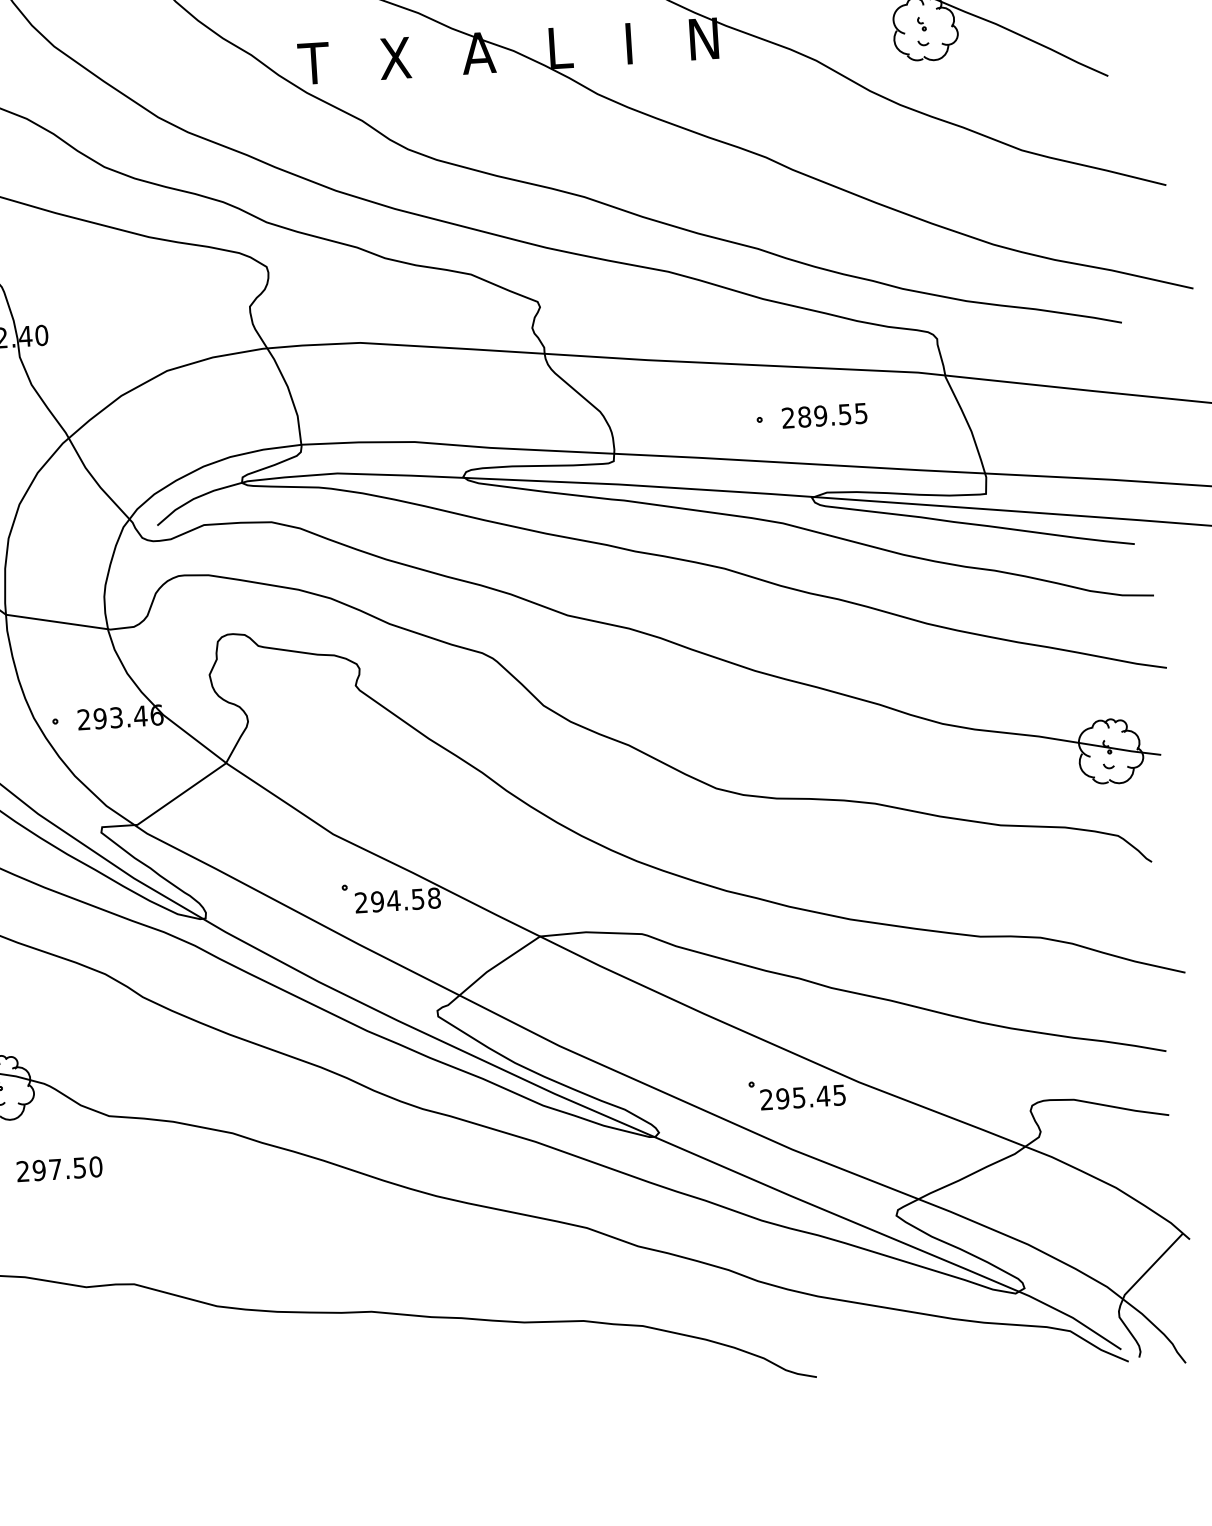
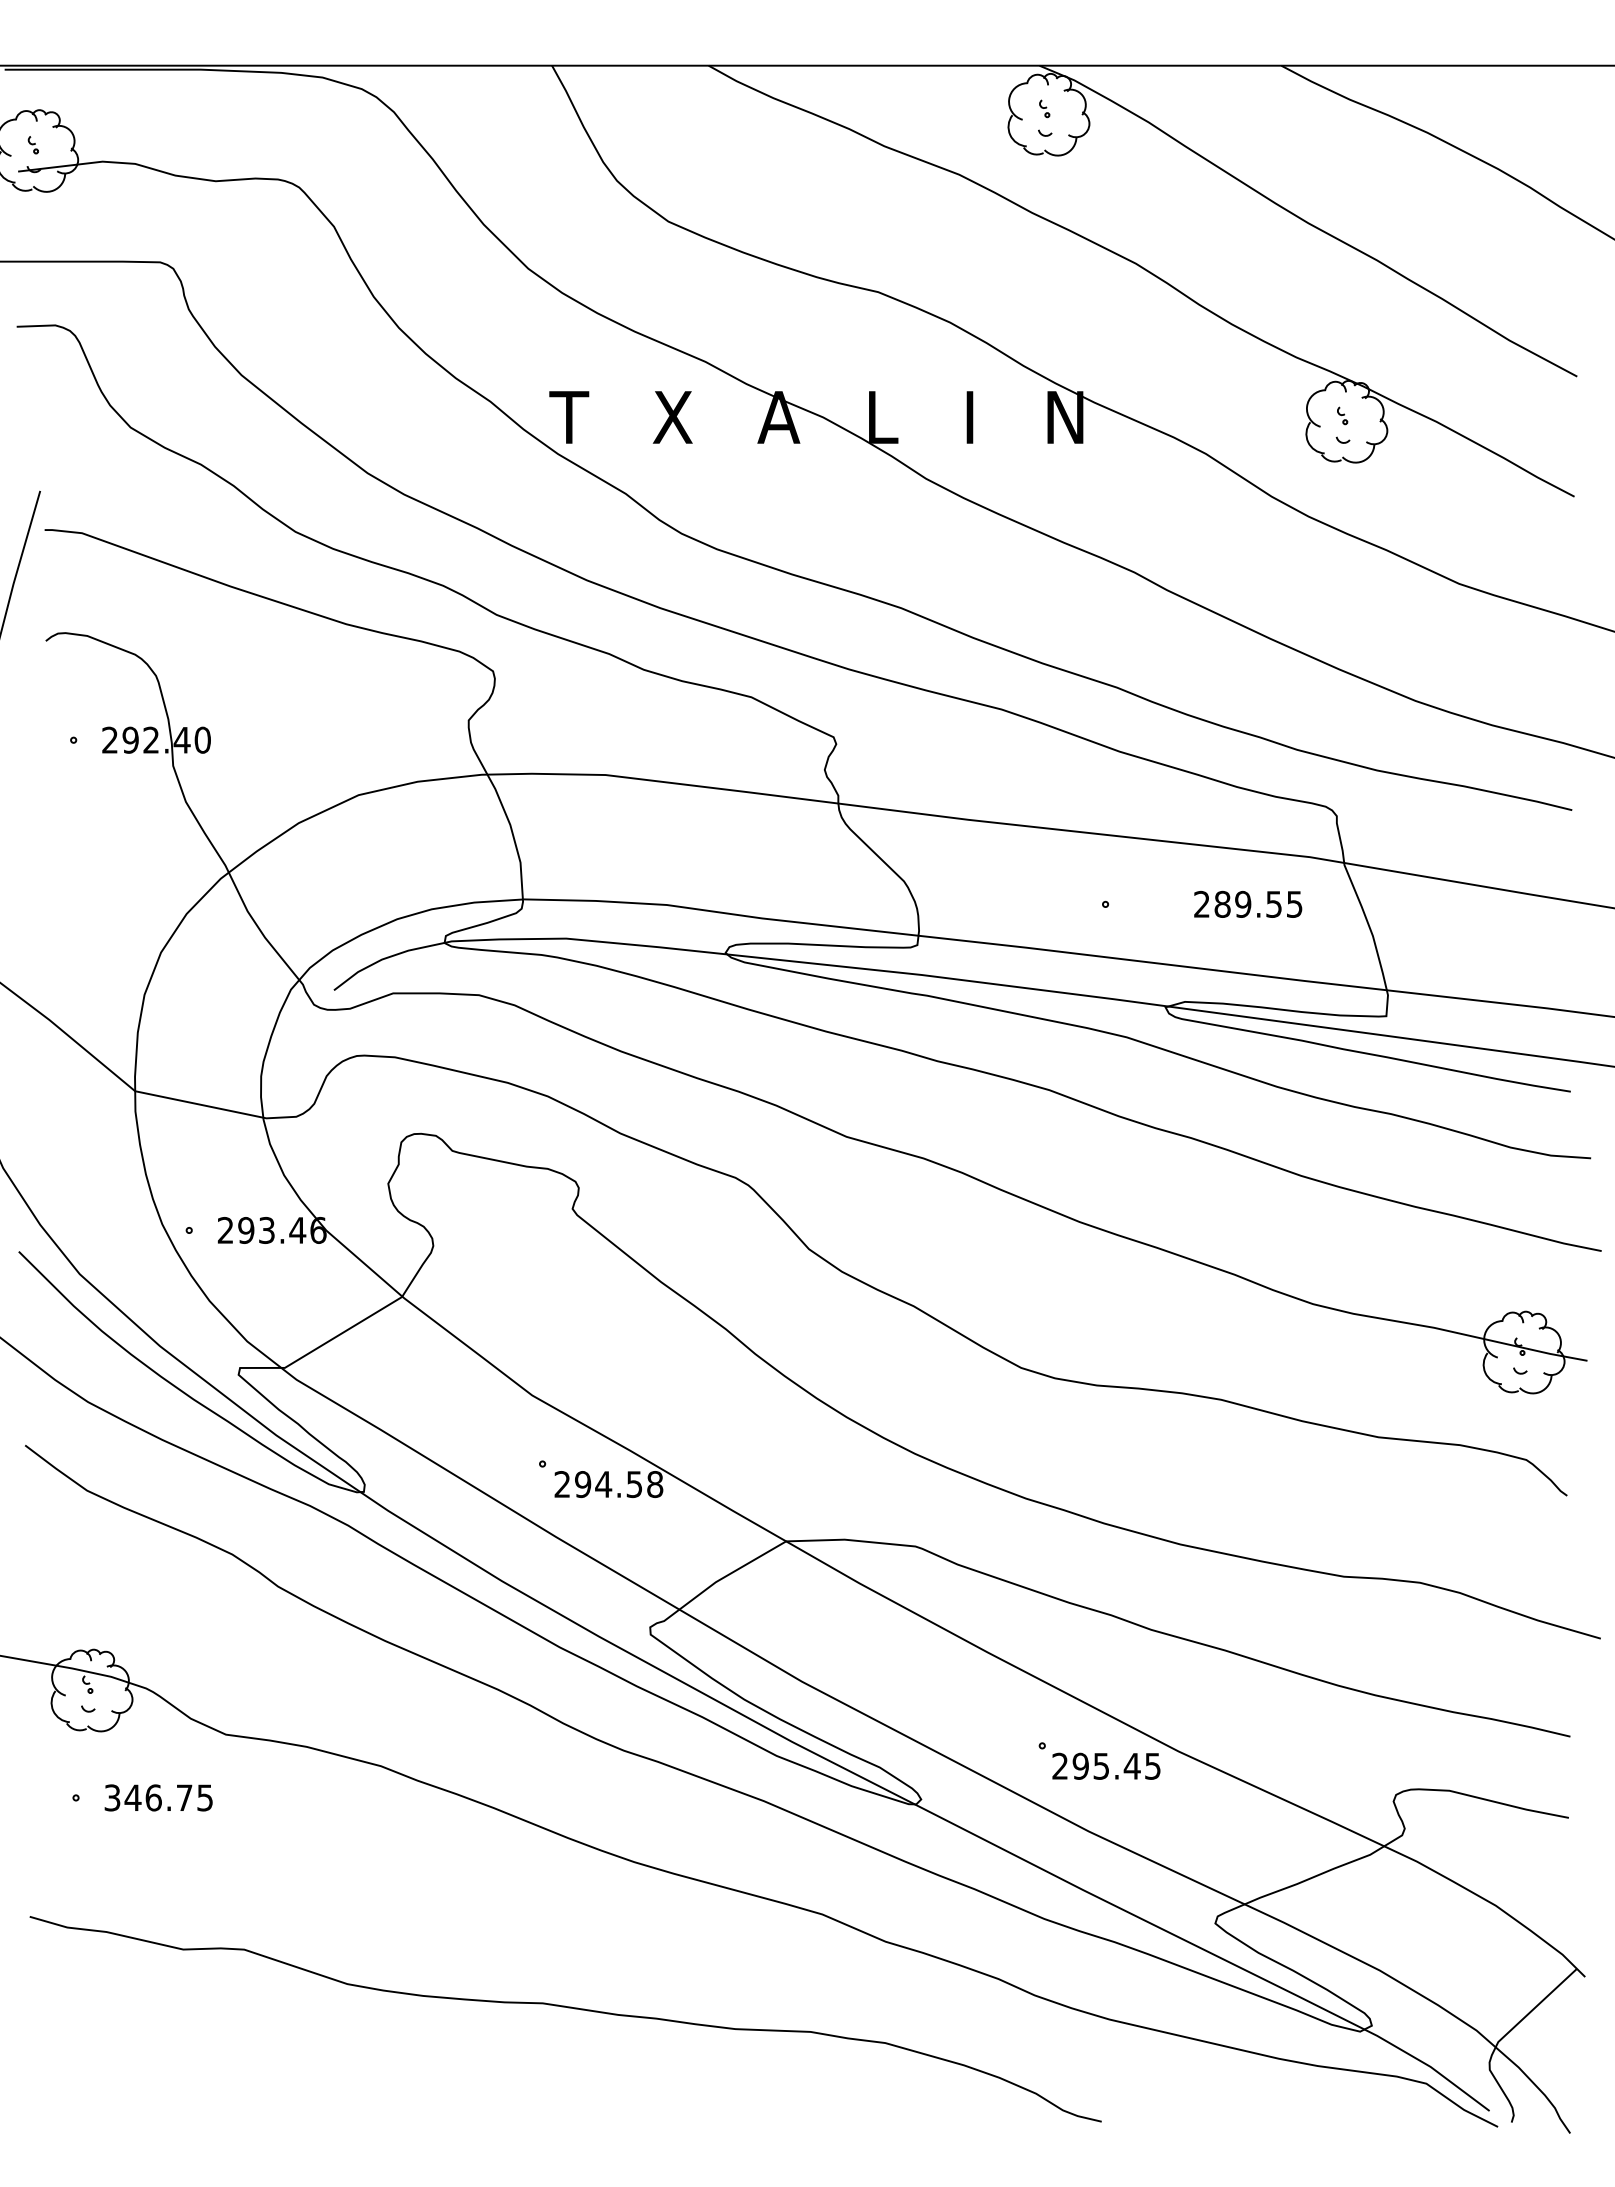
text: (824, 415) -> (1248, 903), moved
text: (59, 1168) -> (158, 1797), 297.50 -> 346.75

